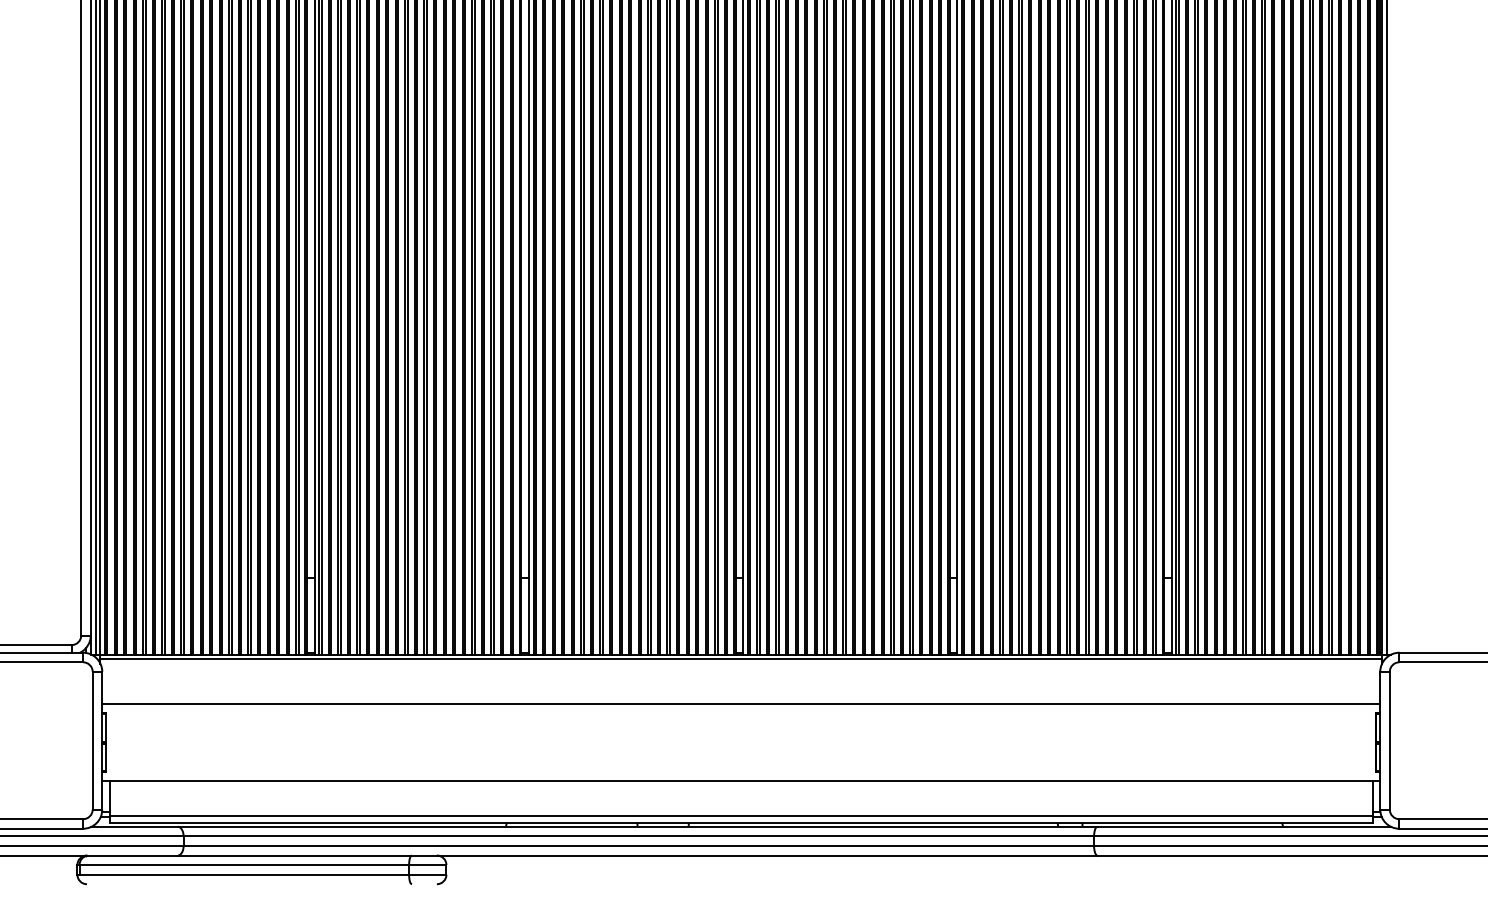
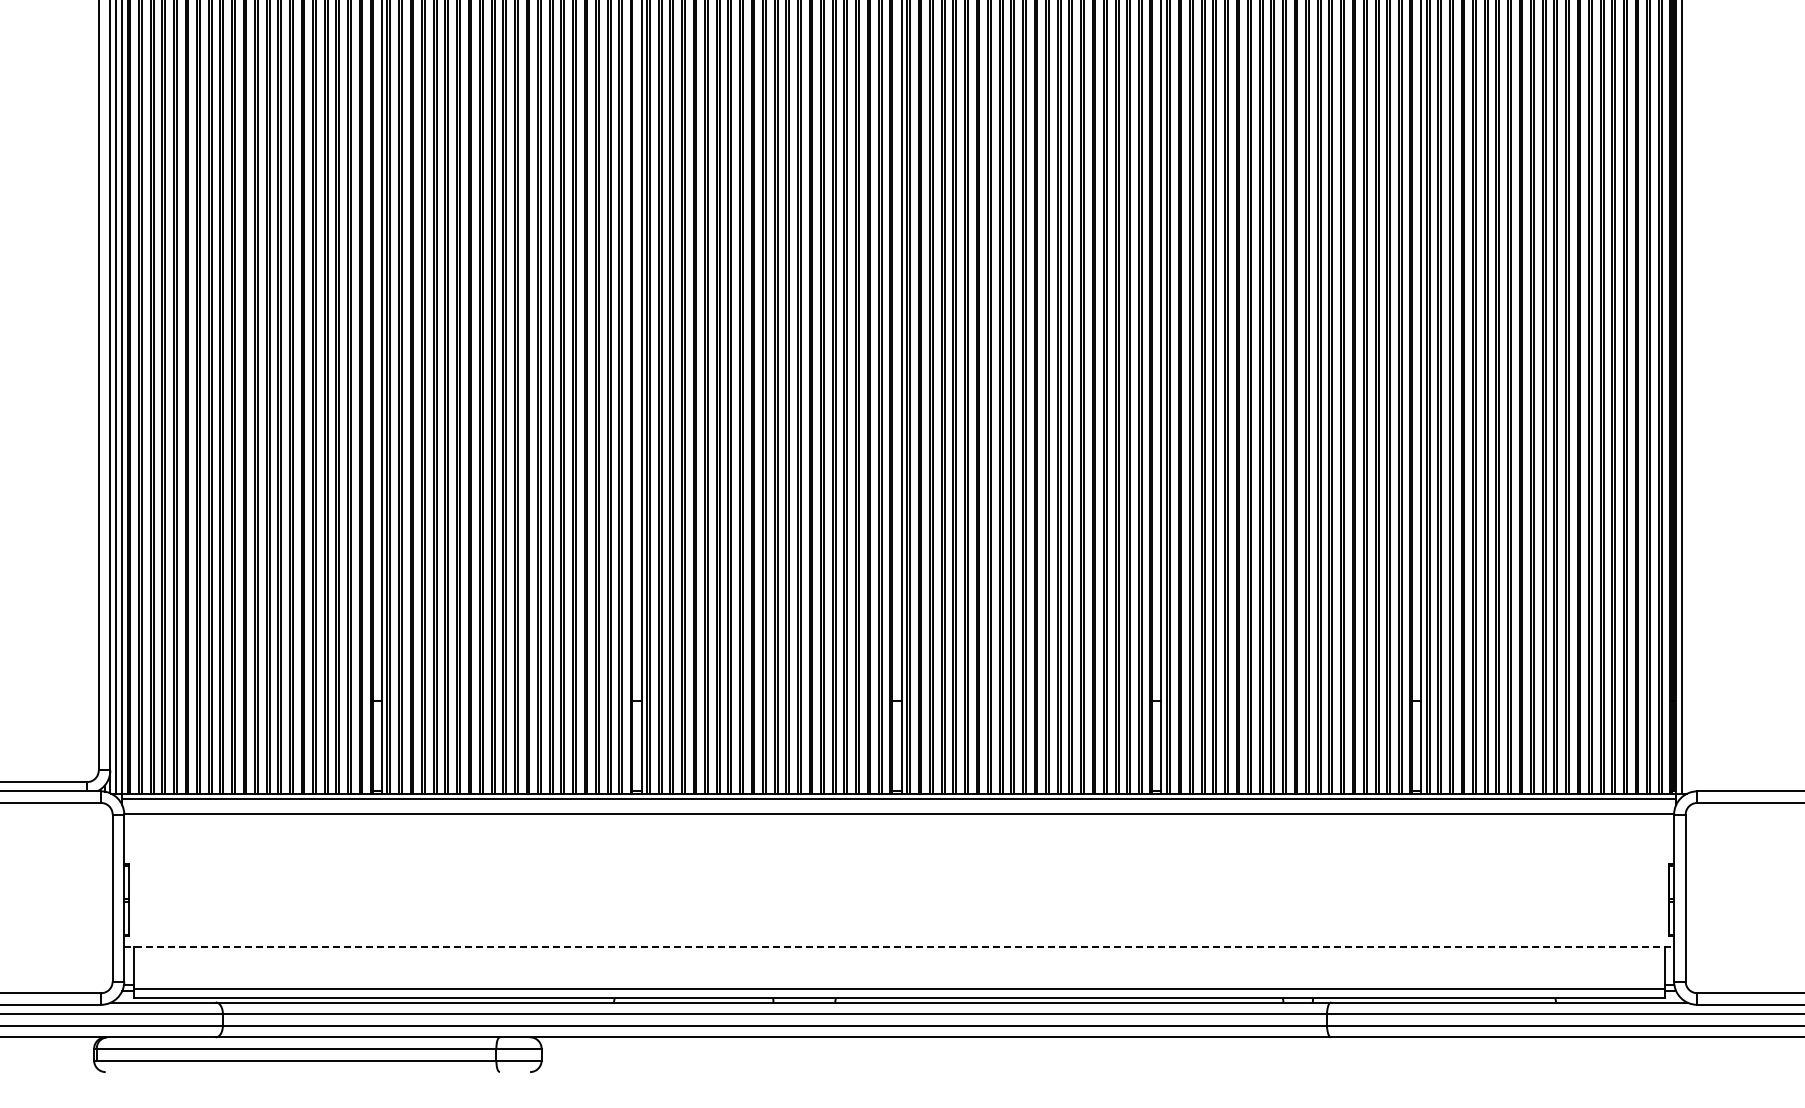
line: (741, 704) -> (899, 814), moved
line: (741, 780) -> (899, 946), solid -> dashed

